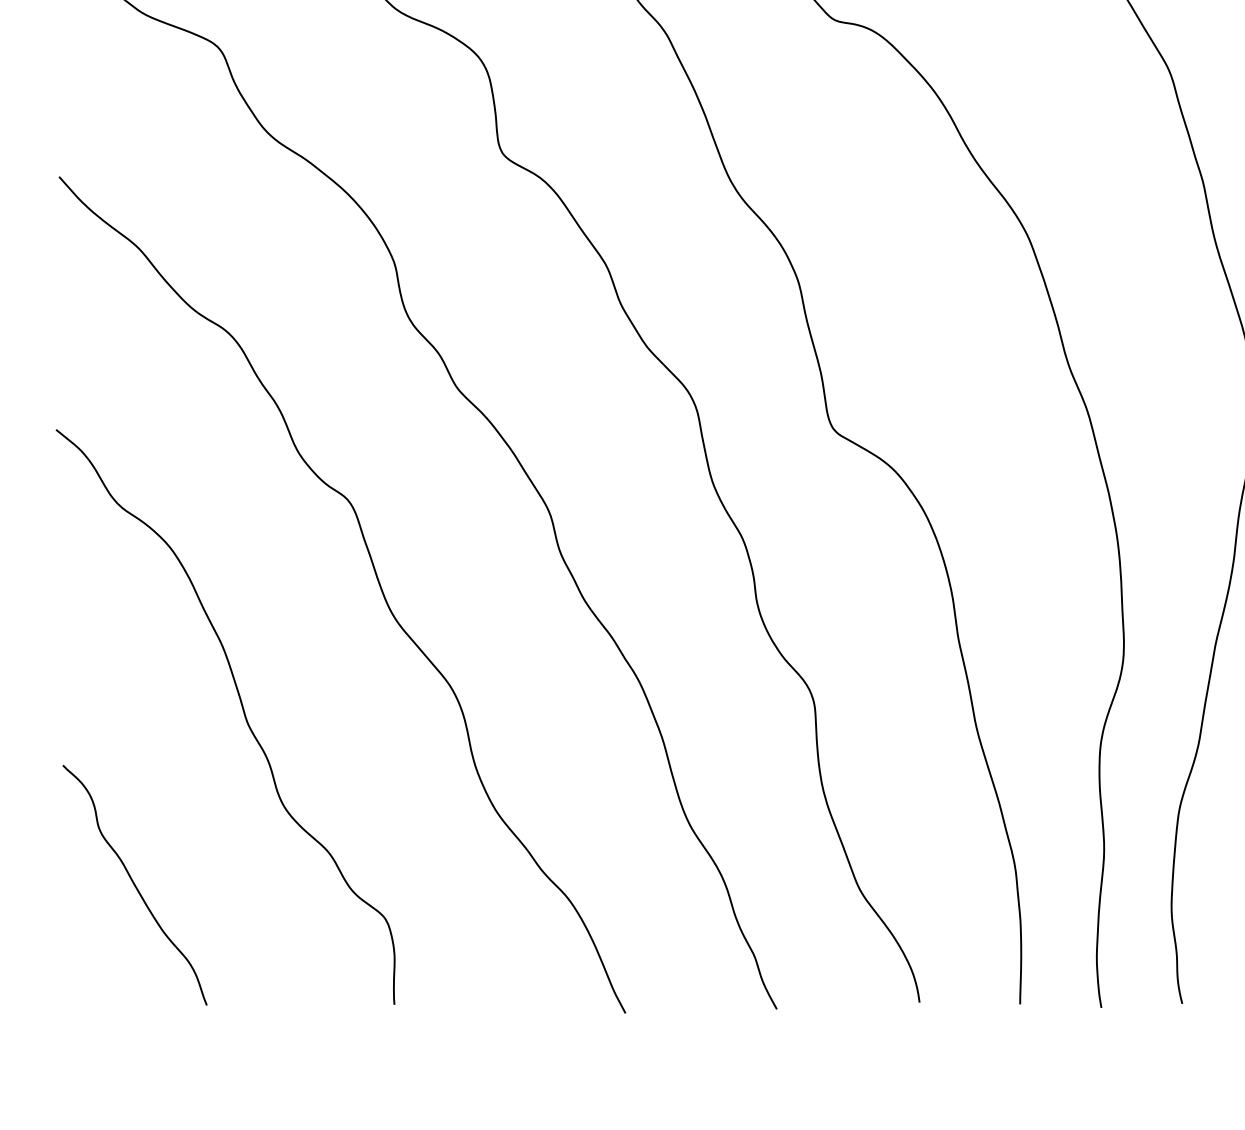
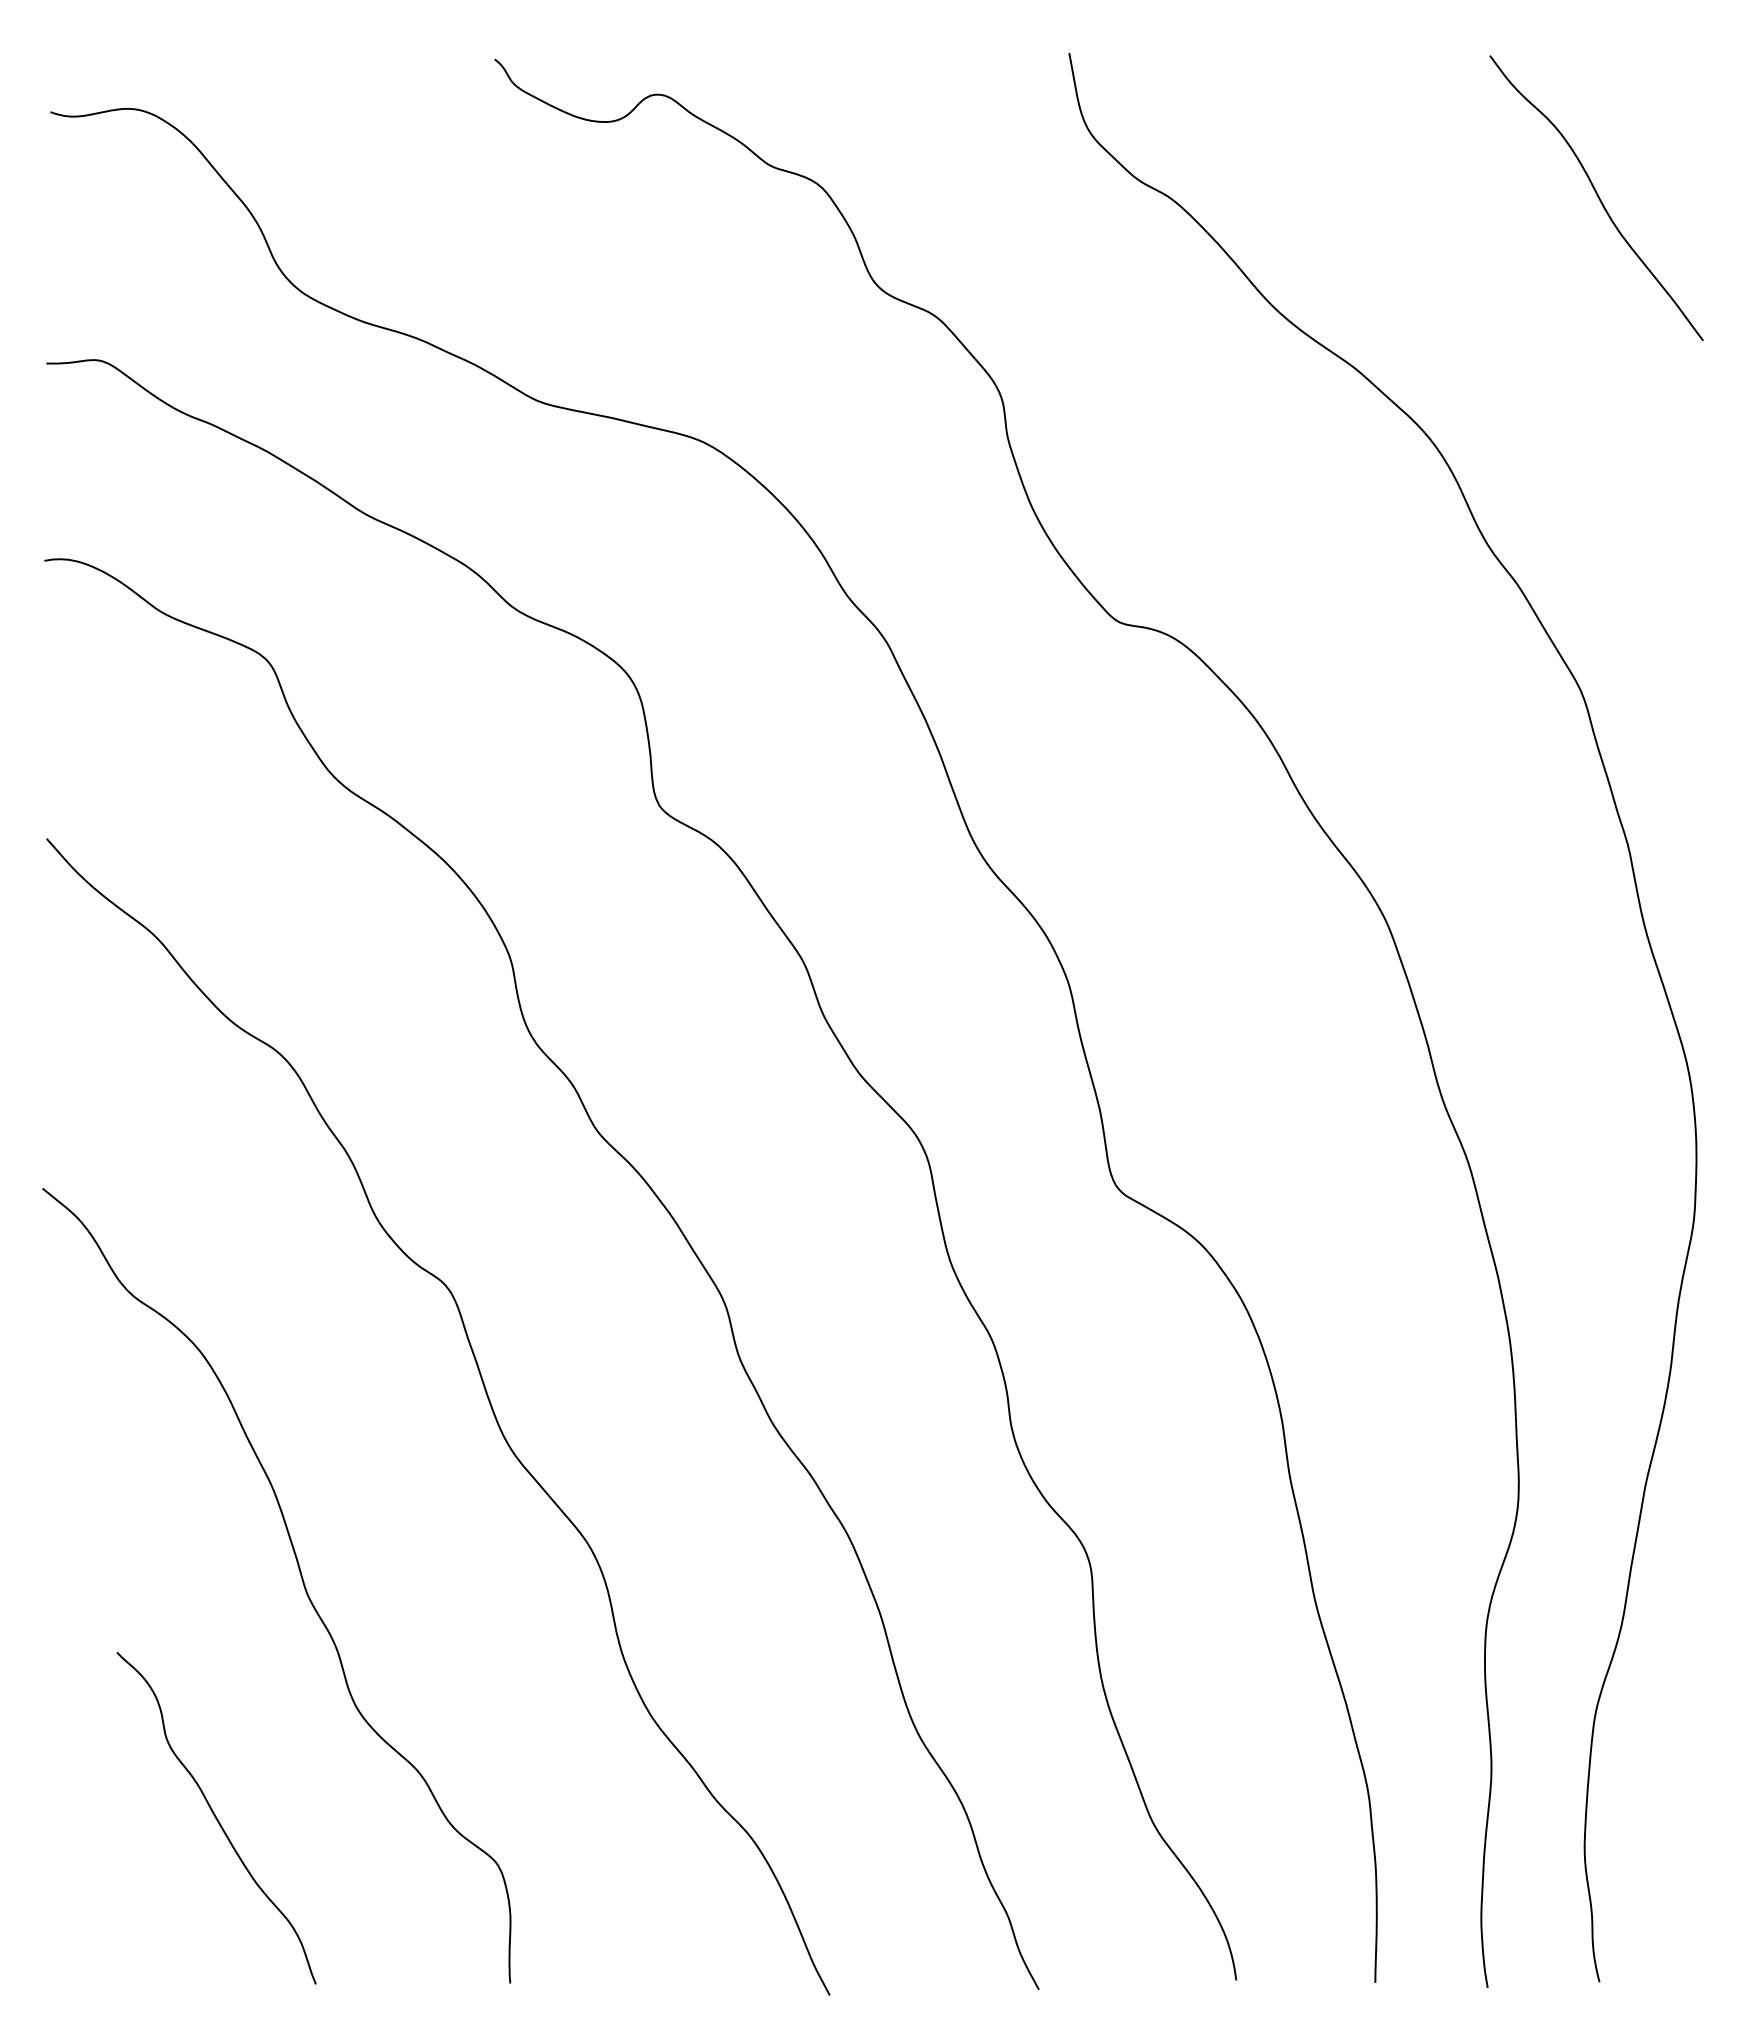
curve: (134, 885) -> (216, 1818), moved

